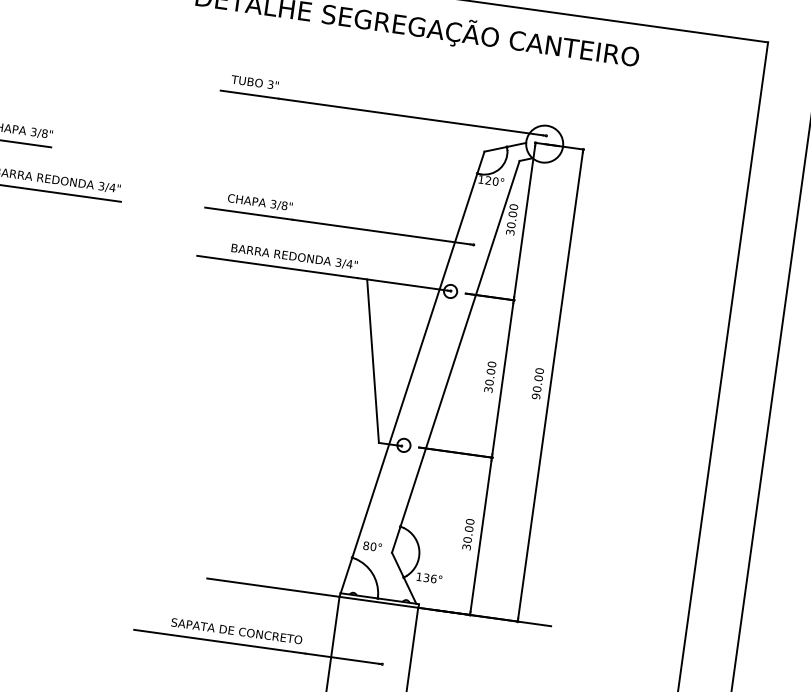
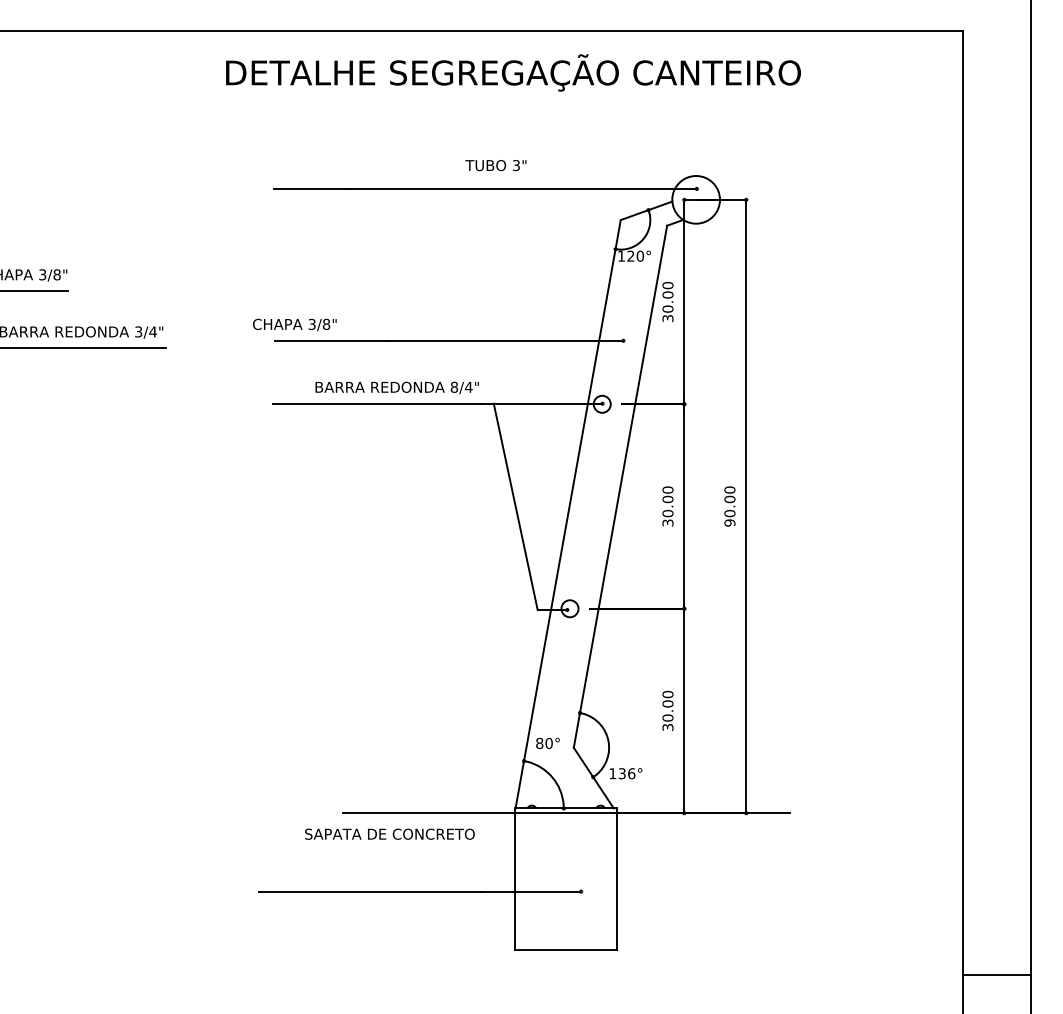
text: (254, 82) -> (495, 165), moved
text: (259, 202) -> (294, 324), moved
text: (338, 262) -> (454, 386), 3/4" -> 8/4"
text: (236, 630) -> (389, 833), moved

